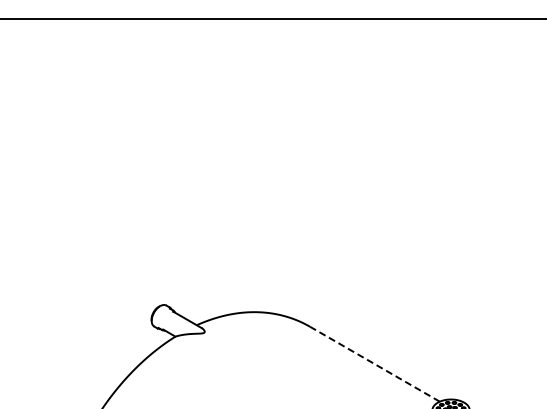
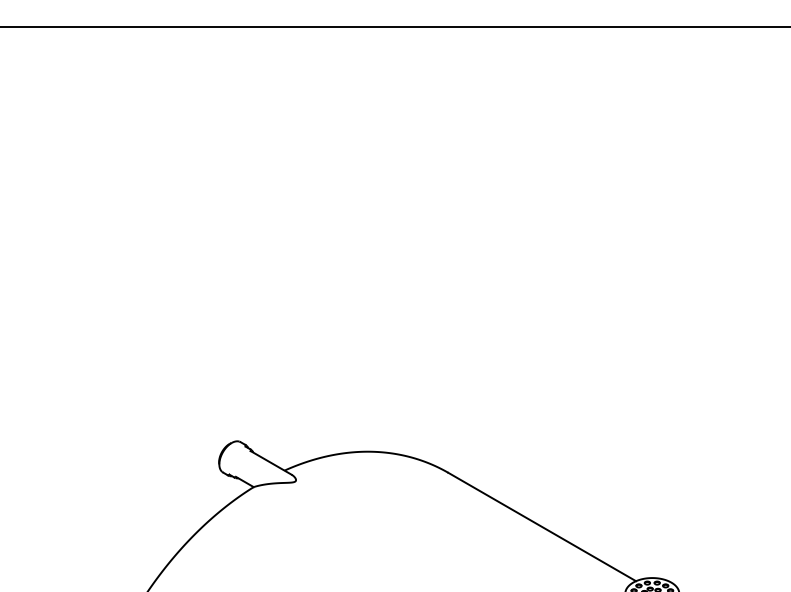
line: (374, 364) -> (541, 527), dashed -> solid

